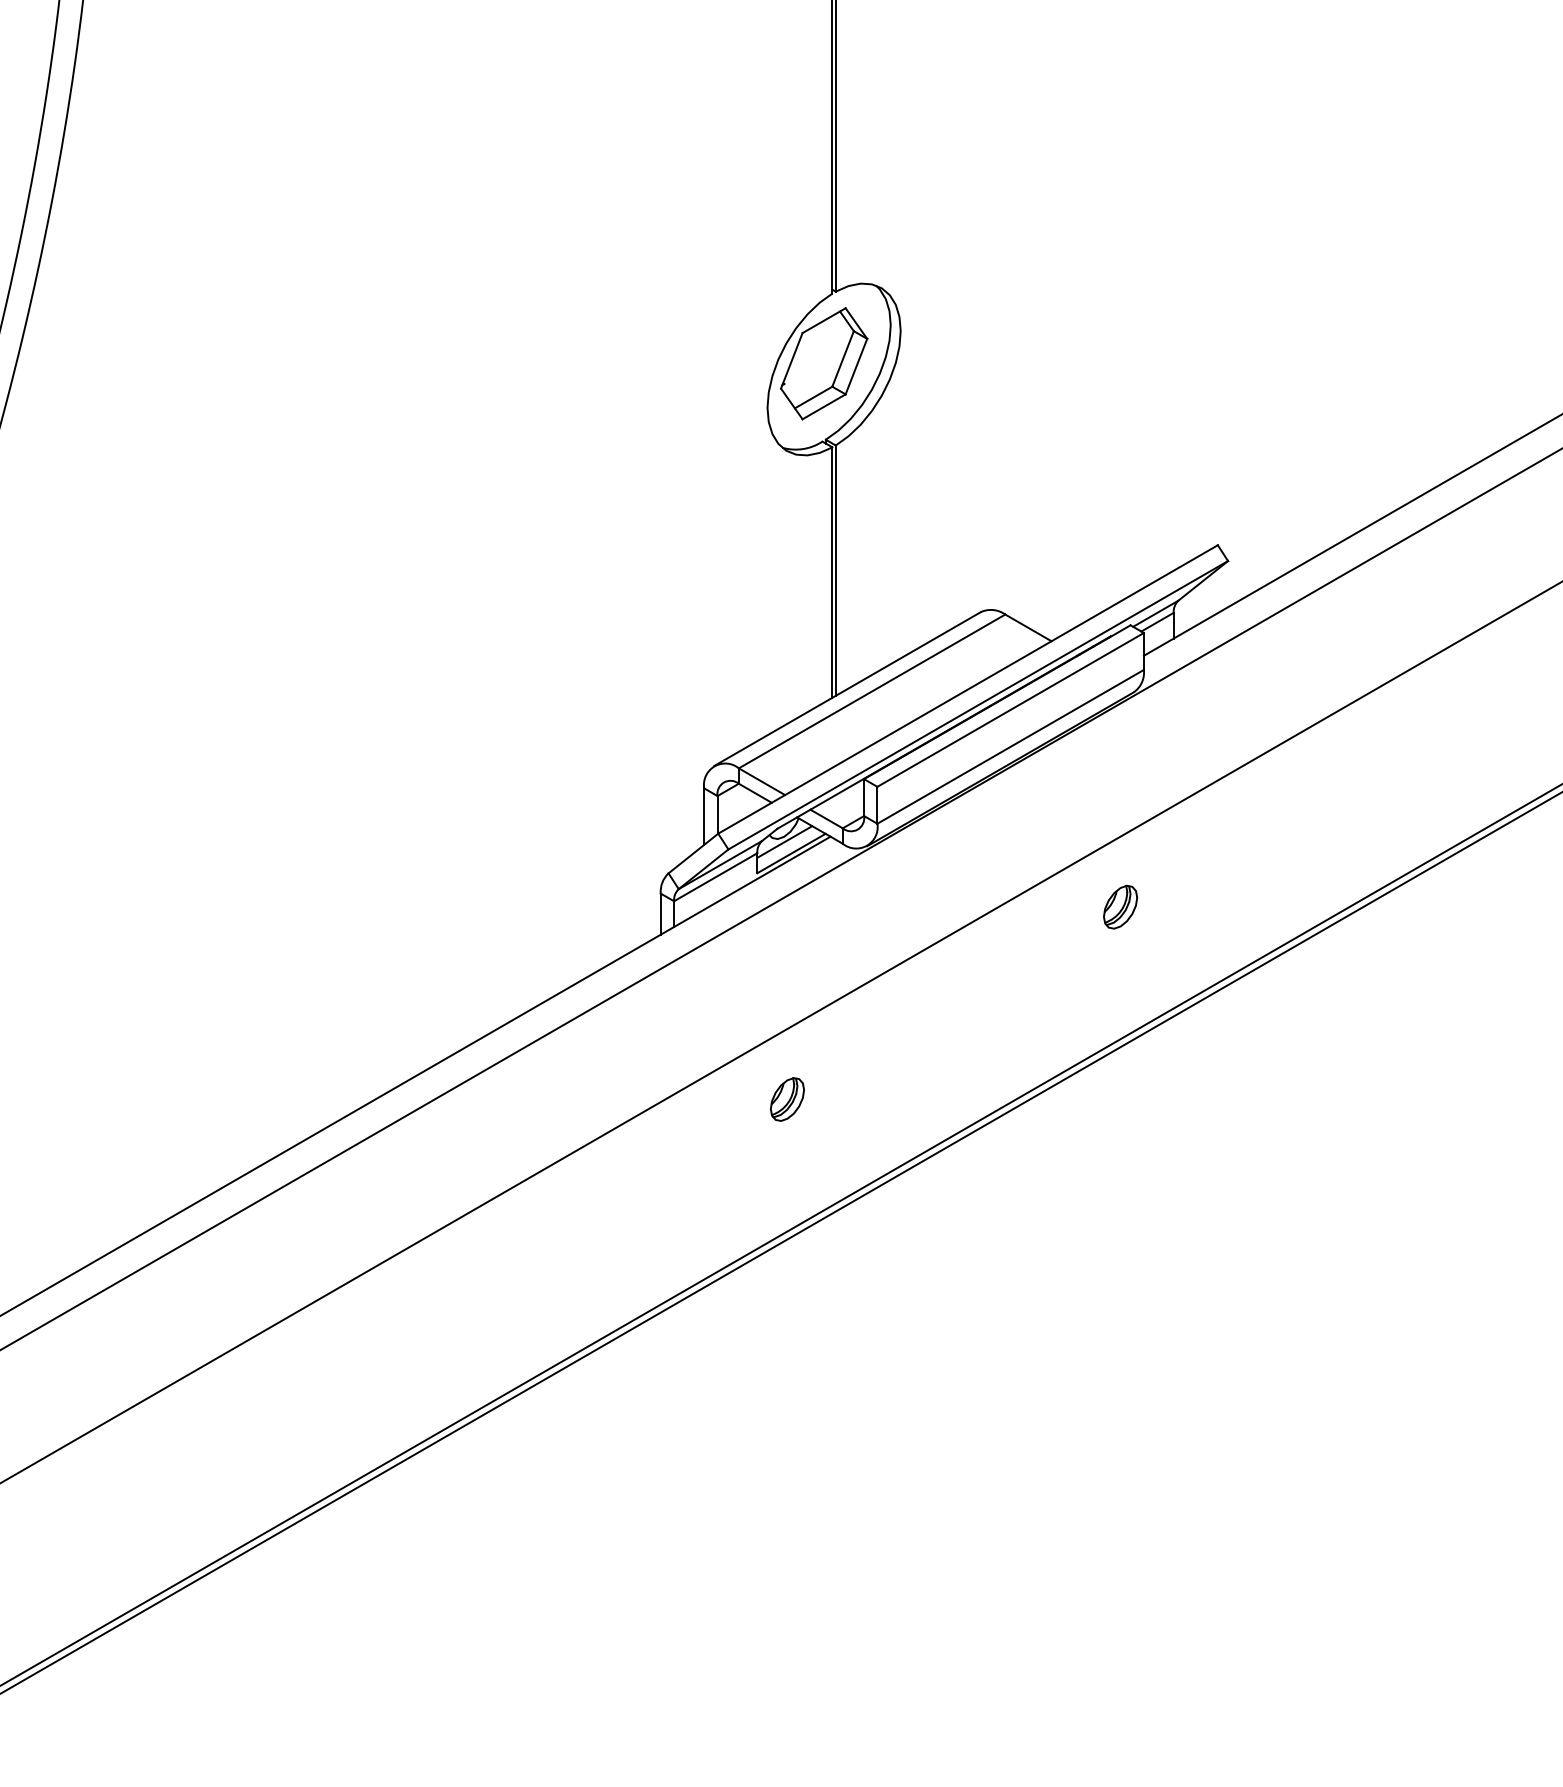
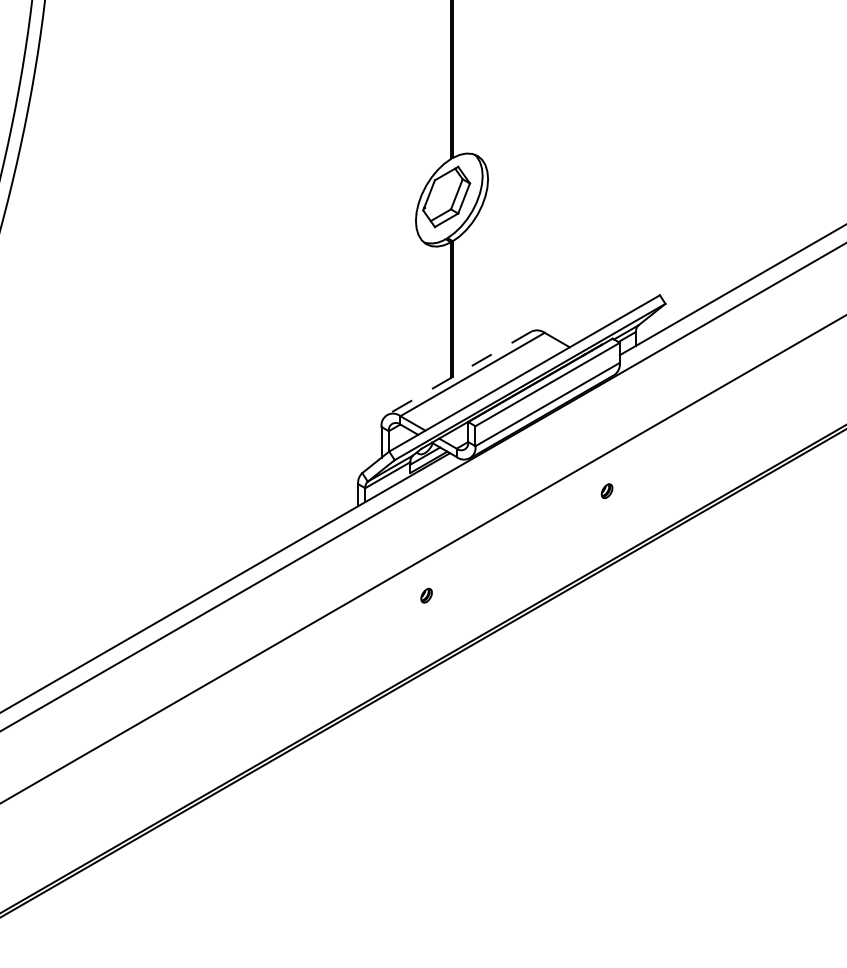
line: (846, 689) -> (458, 373), solid -> dashed
part: (1119, 905) -> (606, 490), size x0.6
part: (787, 1099) -> (426, 595), size x0.6

